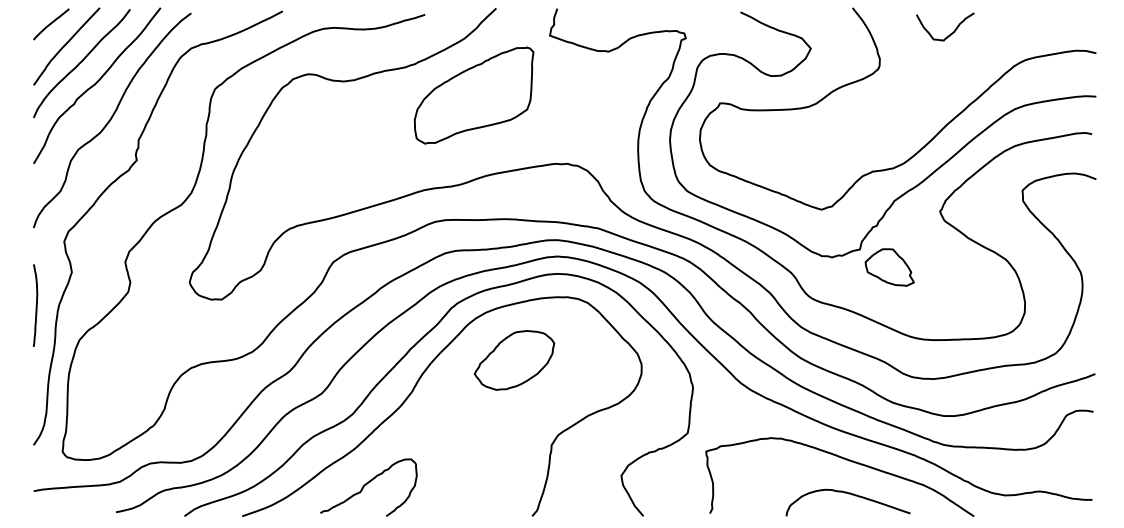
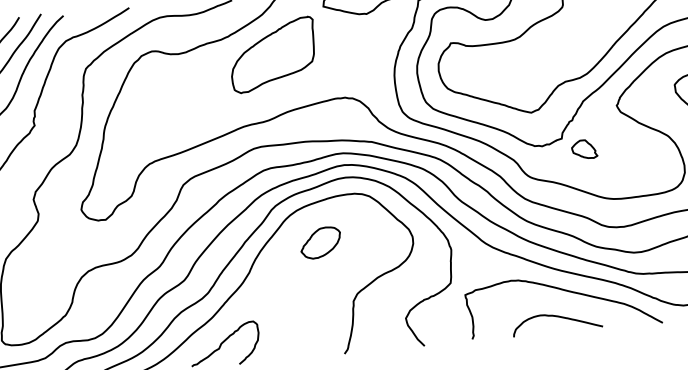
part: (889, 267) -> (584, 149), size x0.7
part: (514, 360) -> (320, 243), size x0.7
curve: (848, 494) -> (557, 317), moved

